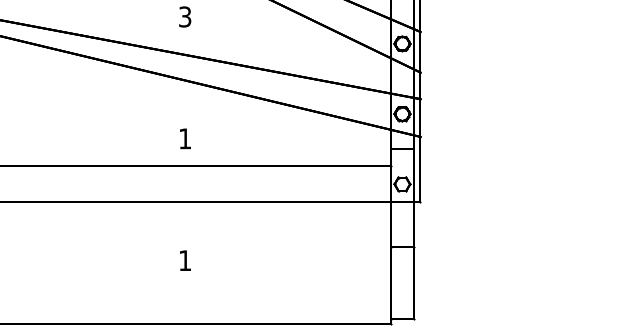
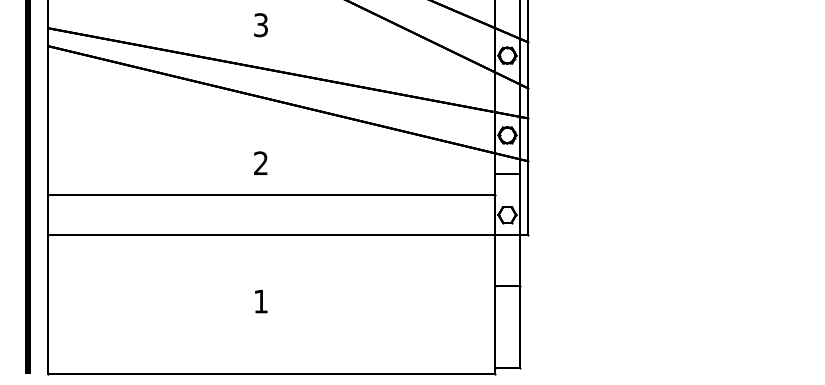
text: (184, 138) -> (260, 162), 1 -> 2

